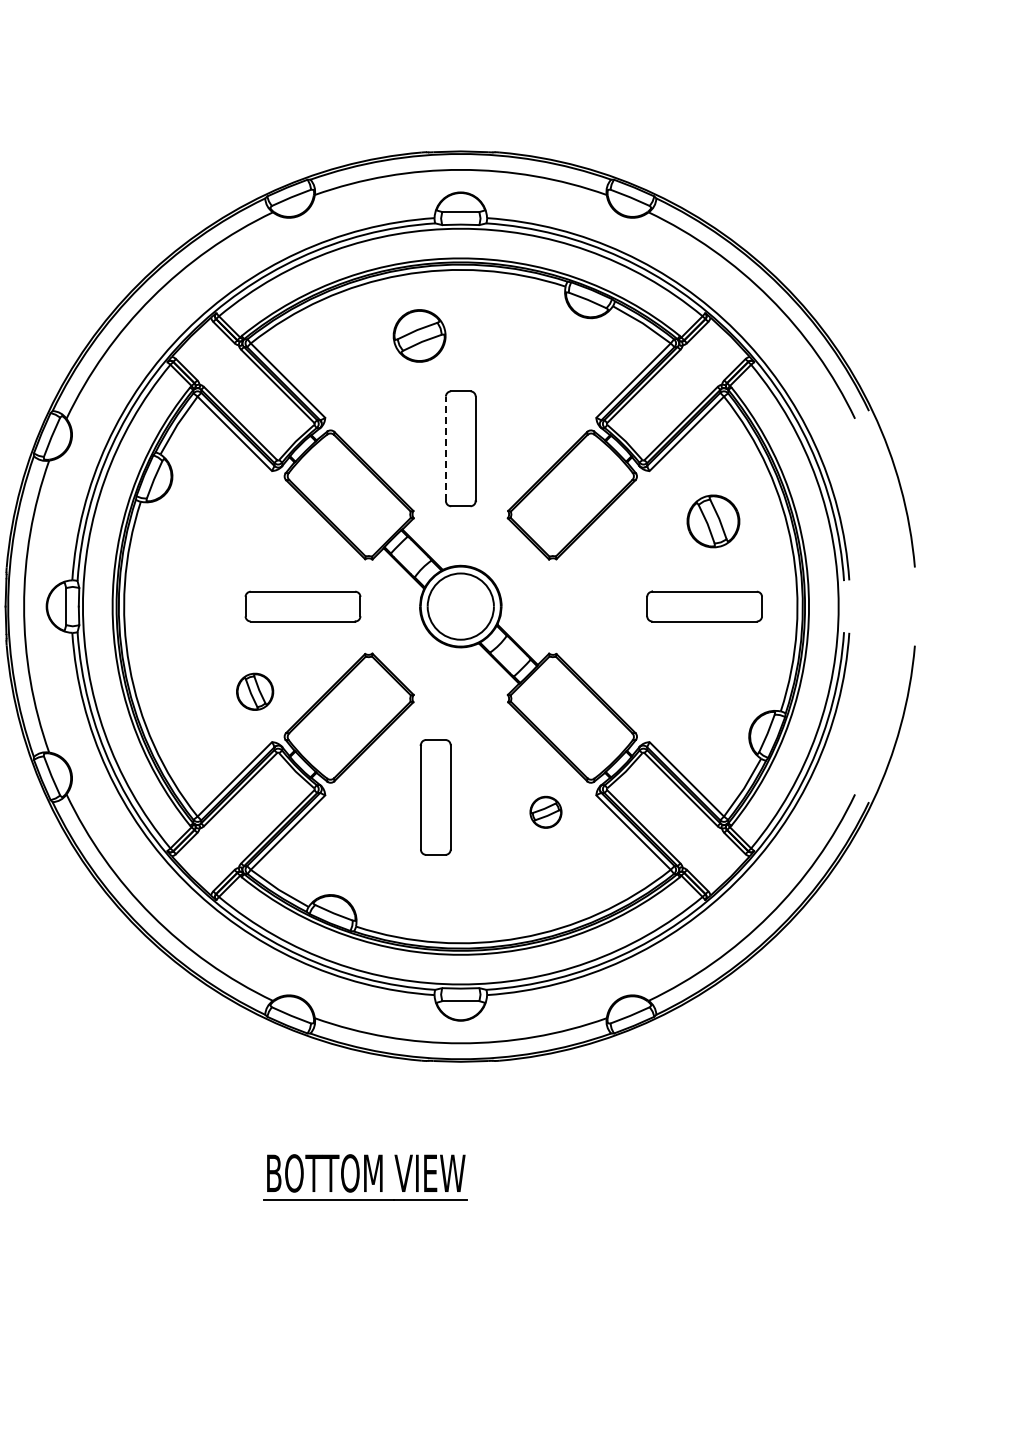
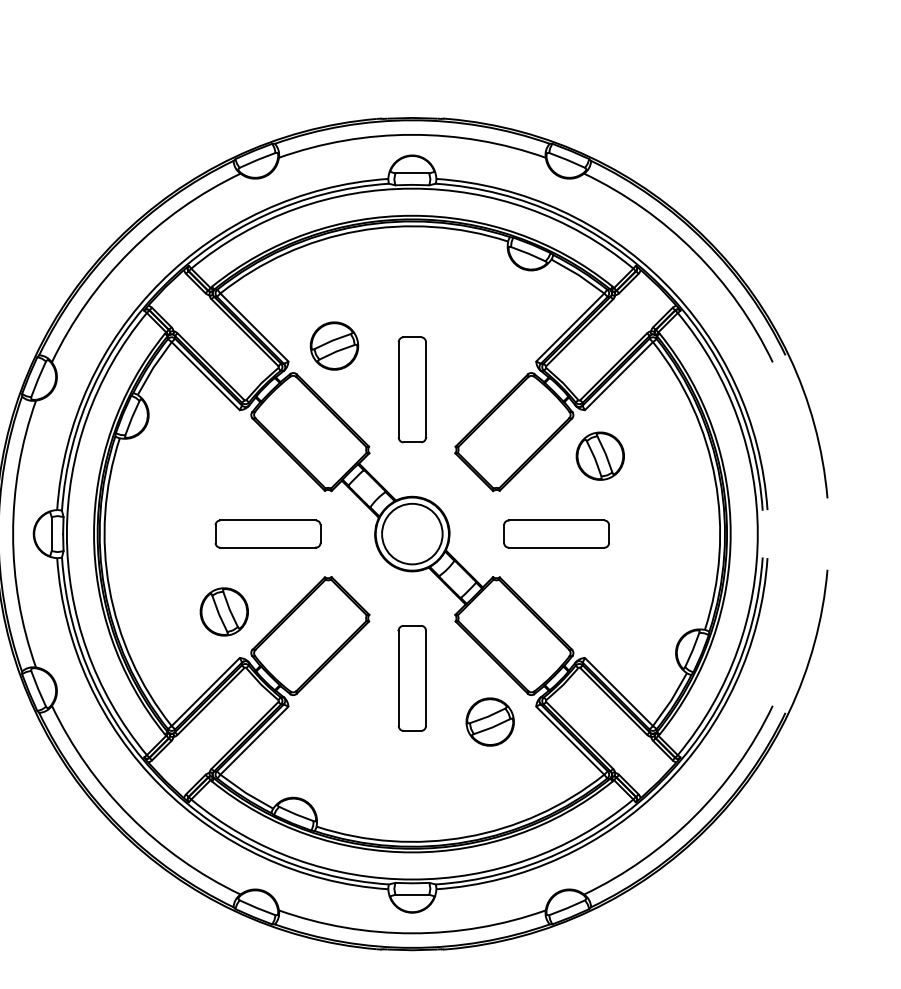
part: (419, 335) -> (334, 345), moved
line: (445, 448) -> (398, 389), dashed -> solid
part: (713, 521) -> (600, 456), moved
part: (704, 606) -> (556, 533), moved
part: (254, 691) -> (223, 611), size x1.43
part: (435, 797) -> (412, 678), moved
part: (545, 812) -> (489, 722), size x1.67

